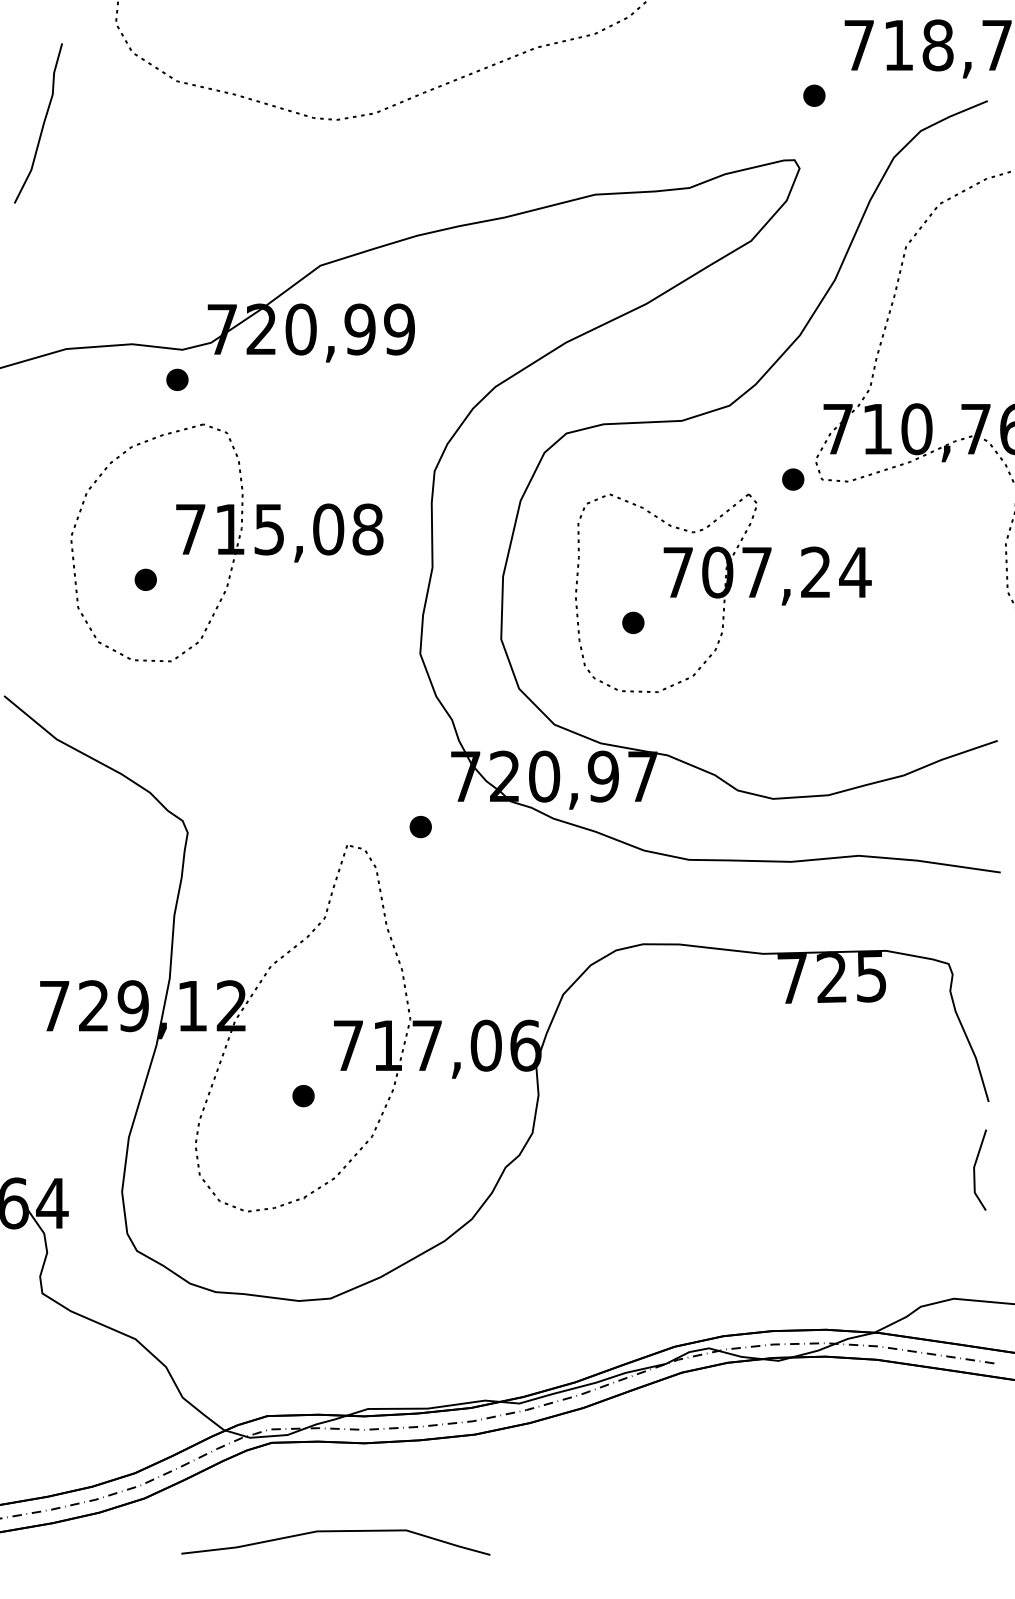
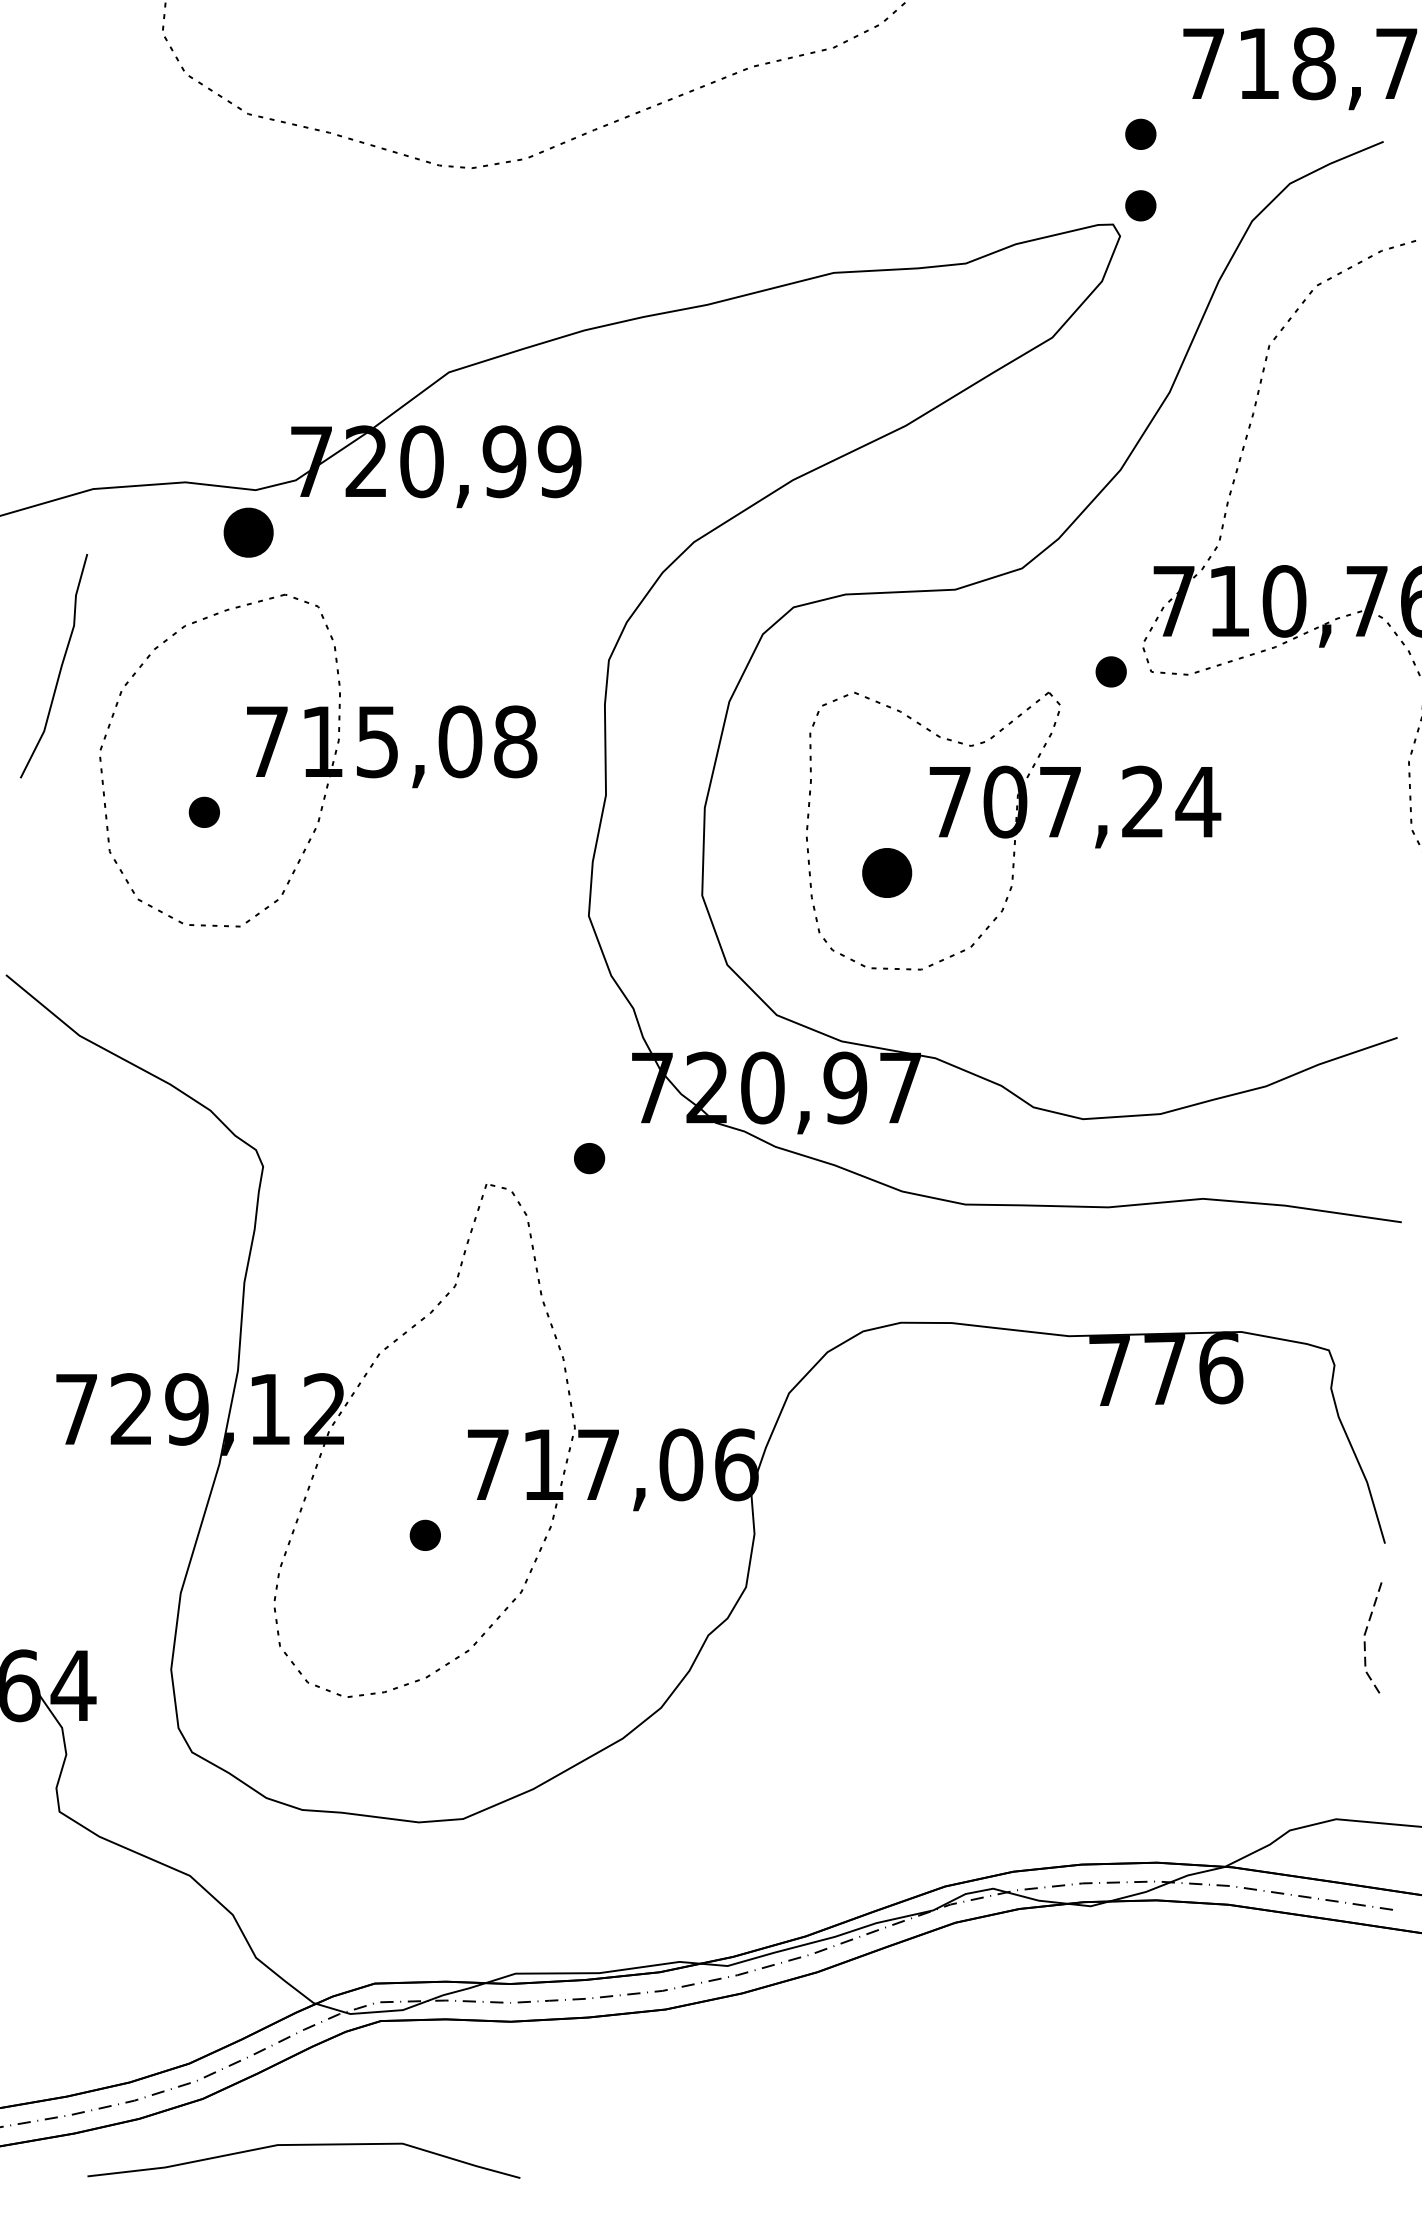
curve: (42, 124) -> (59, 667), moved
part: (814, 146) -> (1140, 205), added
part: (177, 379) -> (248, 531), size x1.6
part: (633, 622) -> (887, 872), size x1.6
text: (851, 976) -> (1192, 1367), 725 -> 776
line: (974, 1171) -> (1365, 1641), solid -> dashed
curve: (335, 1532) -> (303, 2146), moved

